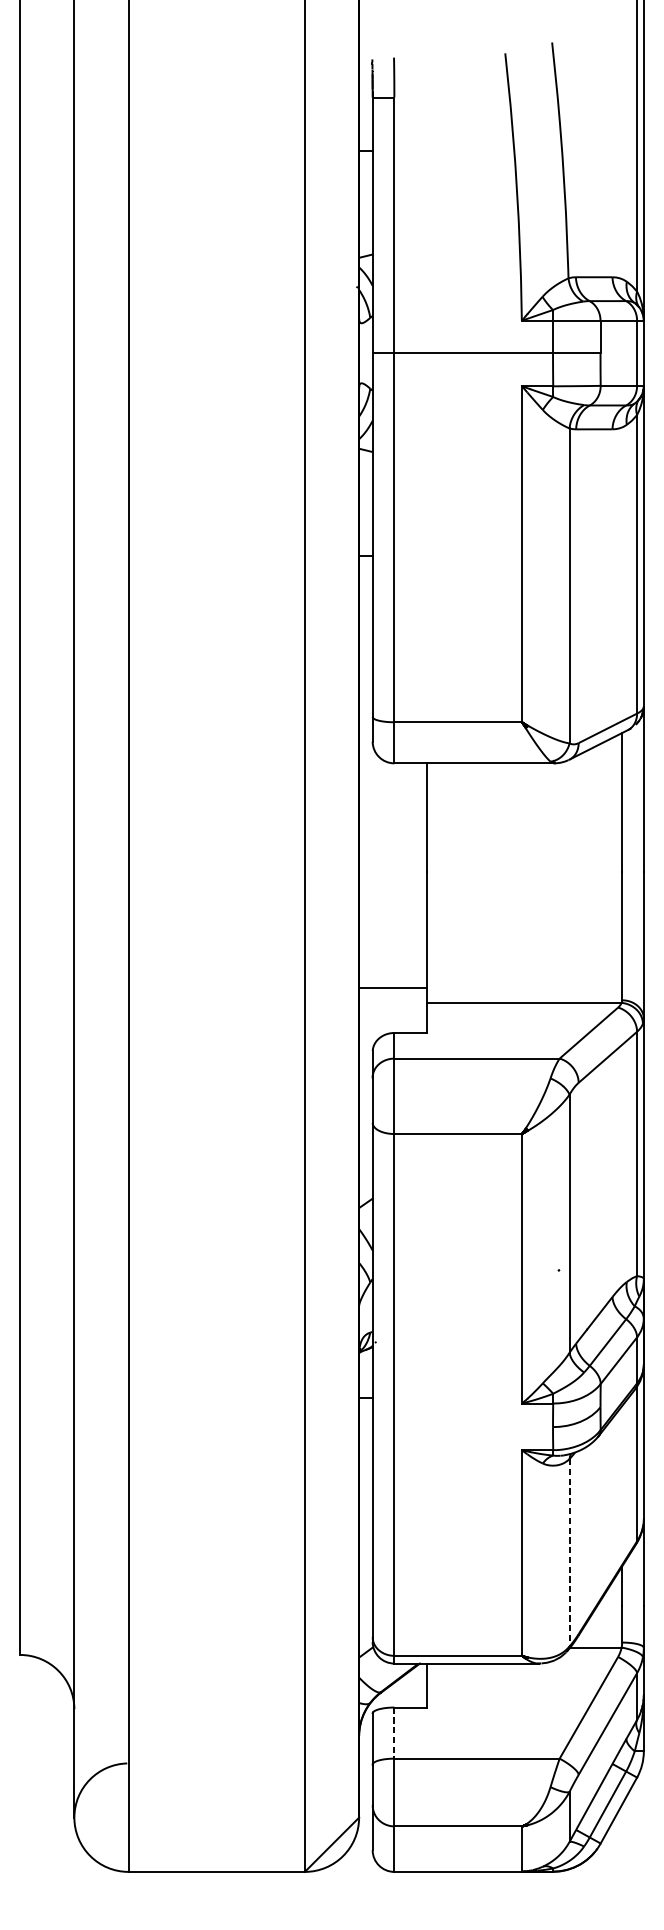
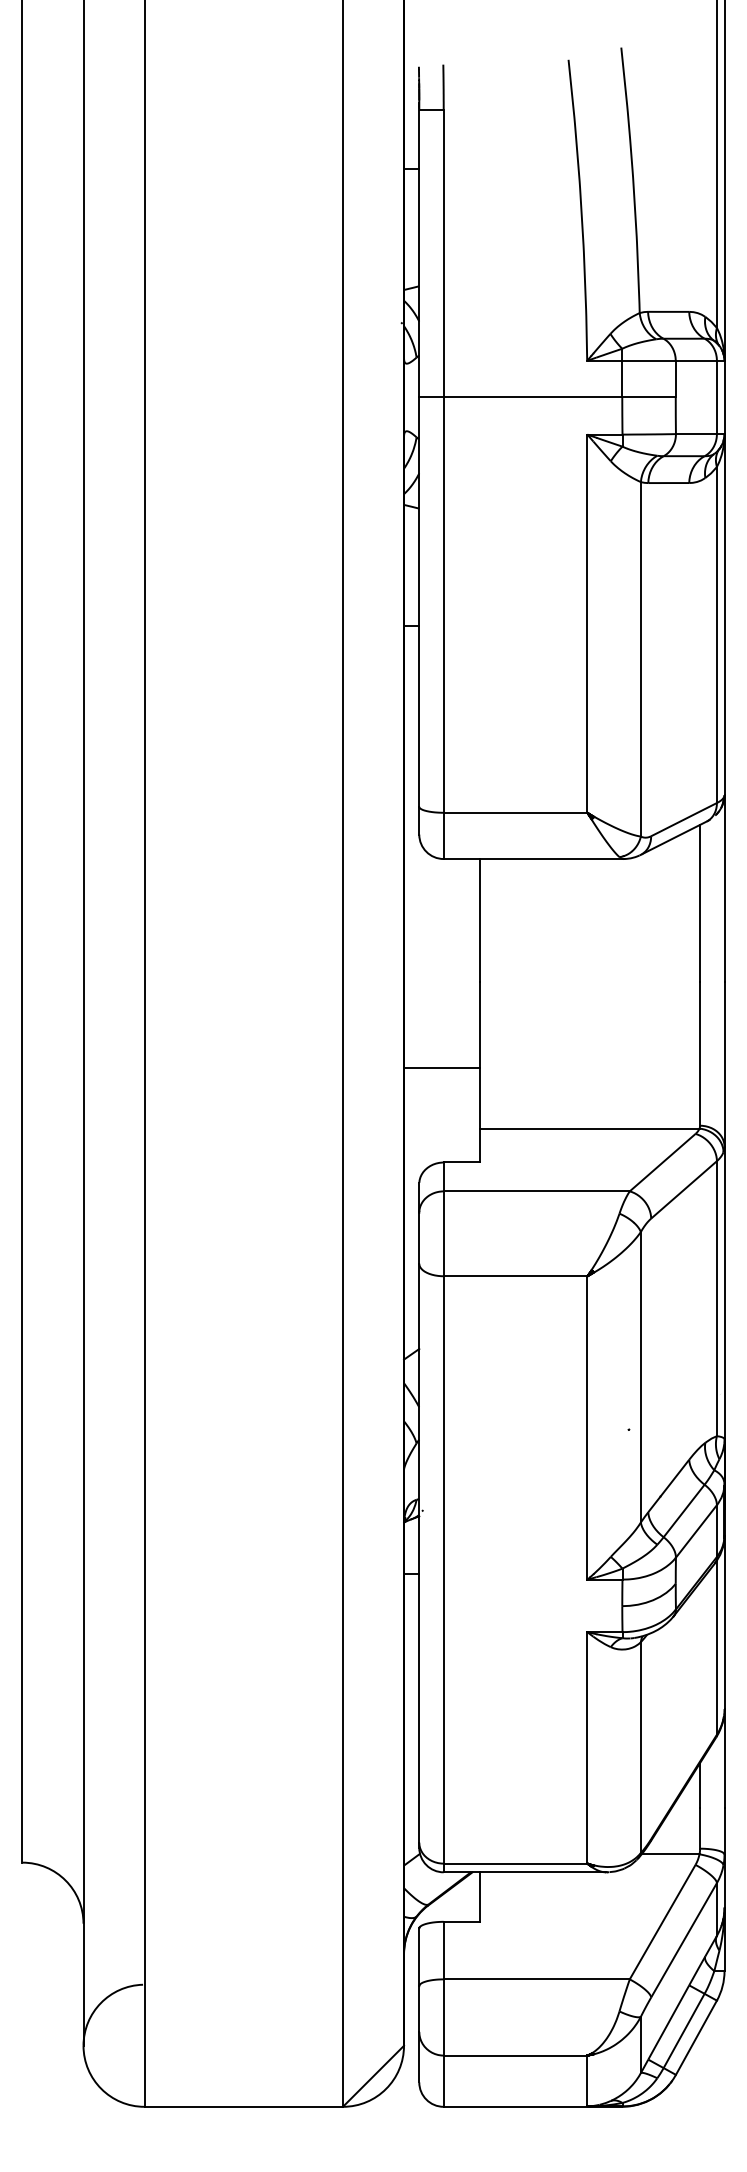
line: (393, 987) -> (442, 1067), moved
line: (569, 1553) -> (640, 1748), dashed -> solid
line: (394, 1733) -> (443, 1950), dashed -> solid

